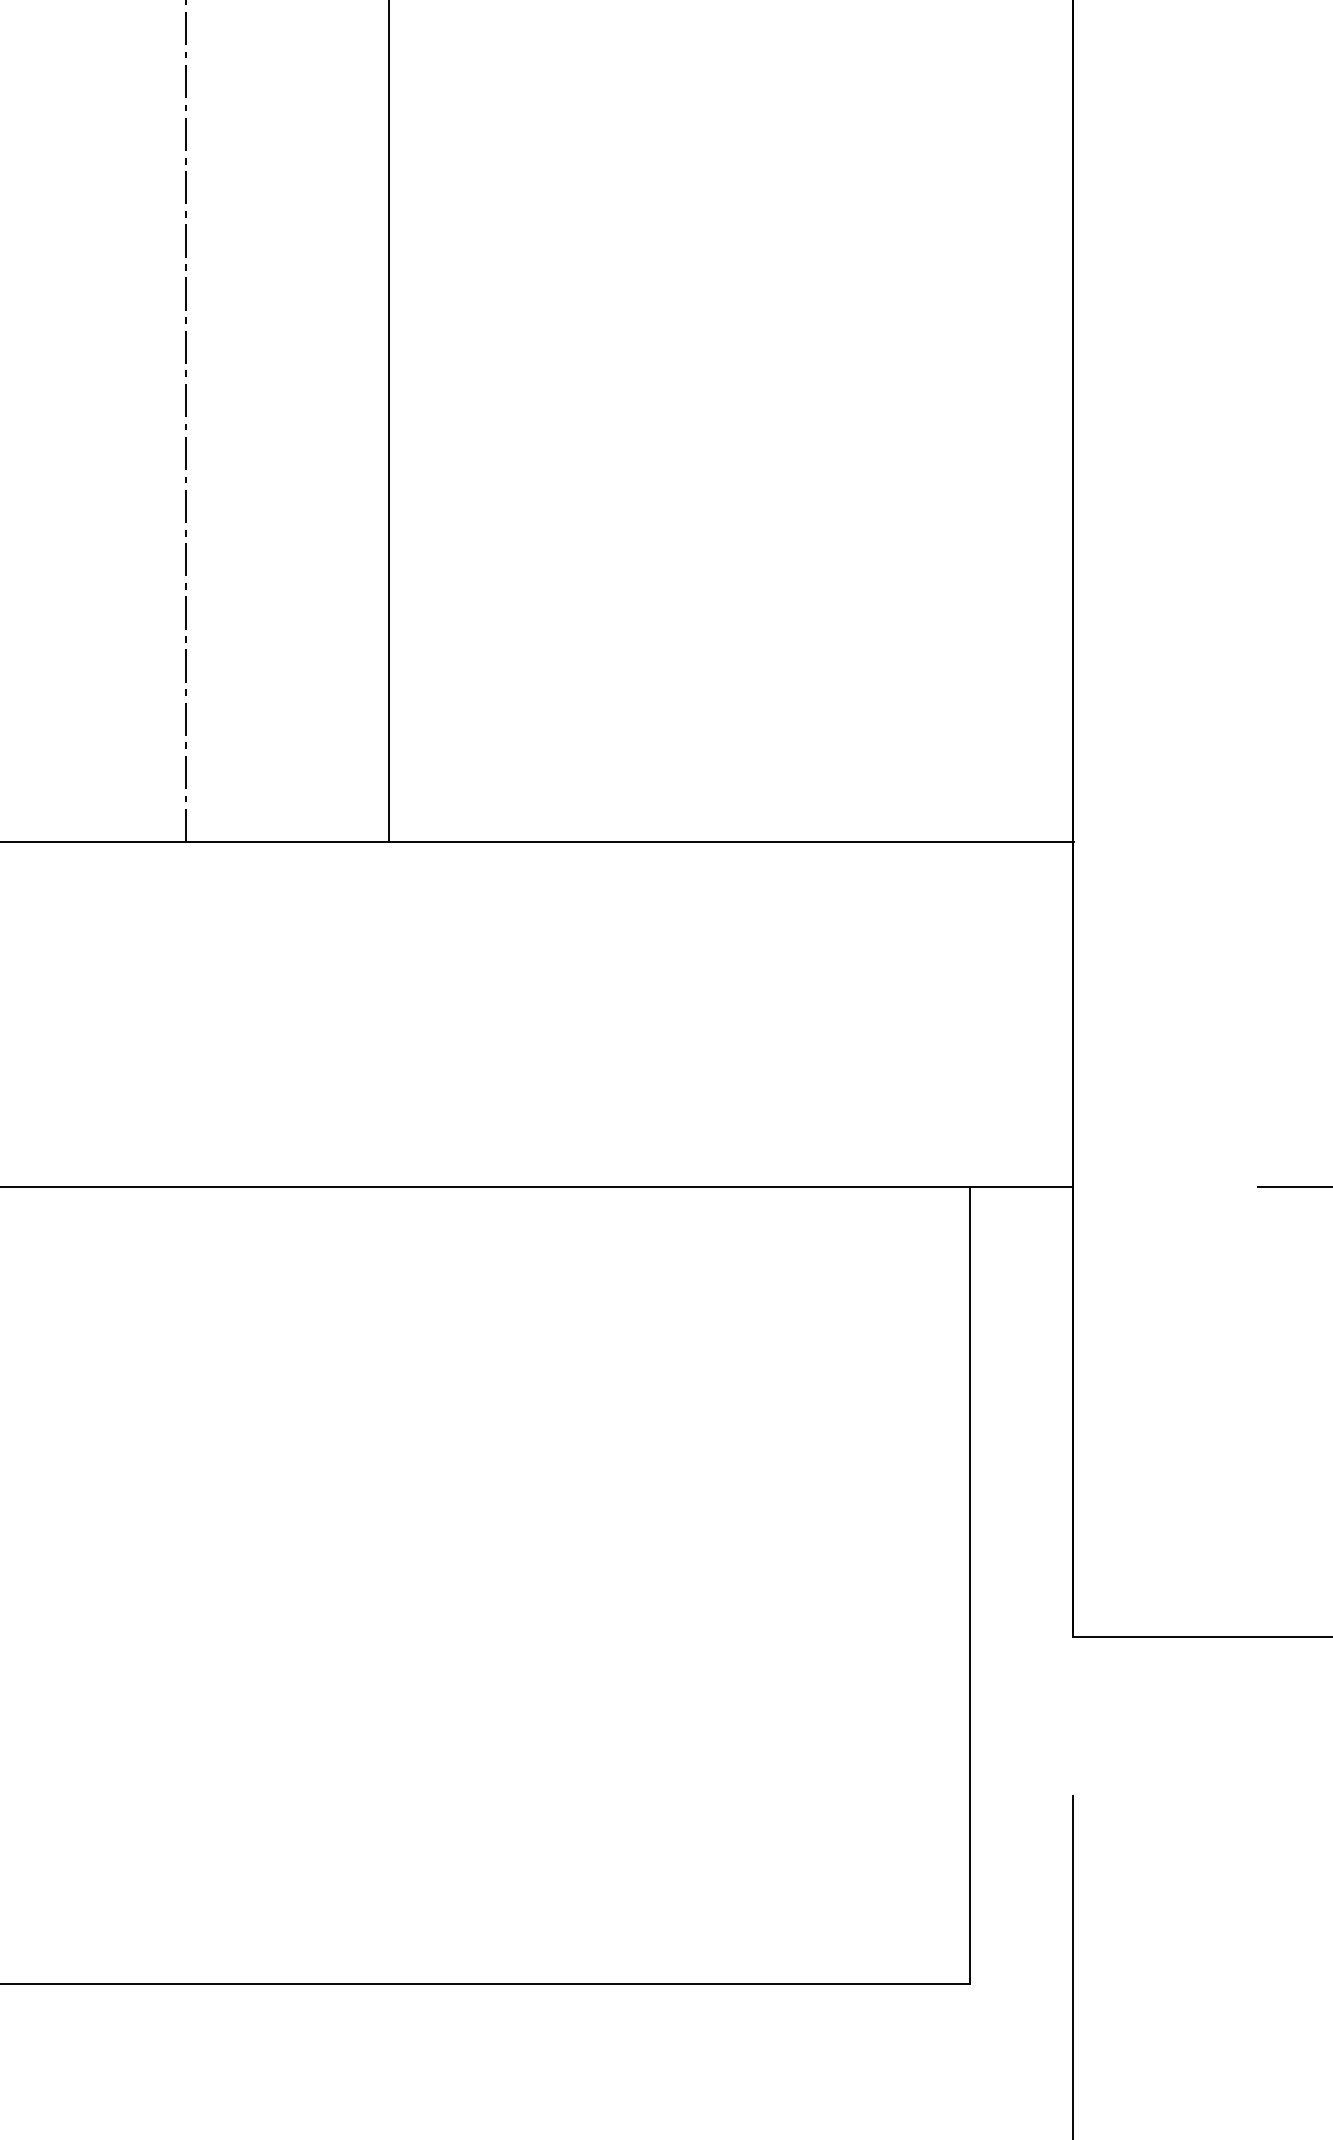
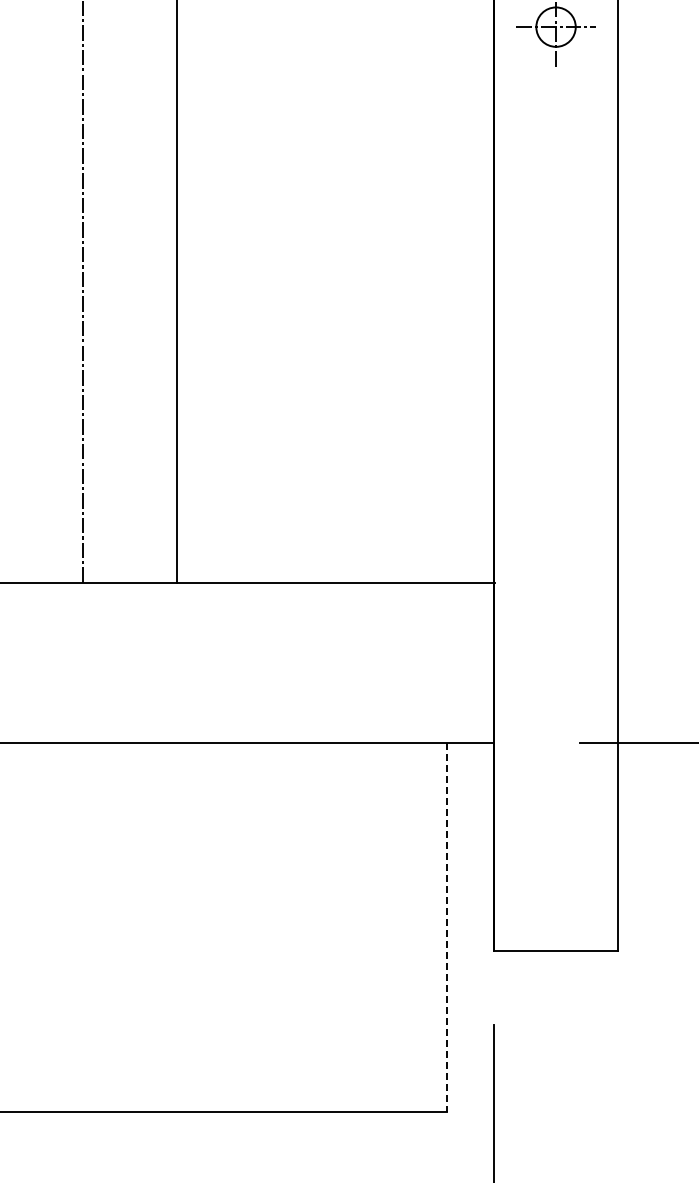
line: (969, 1586) -> (446, 927), solid -> dashed

